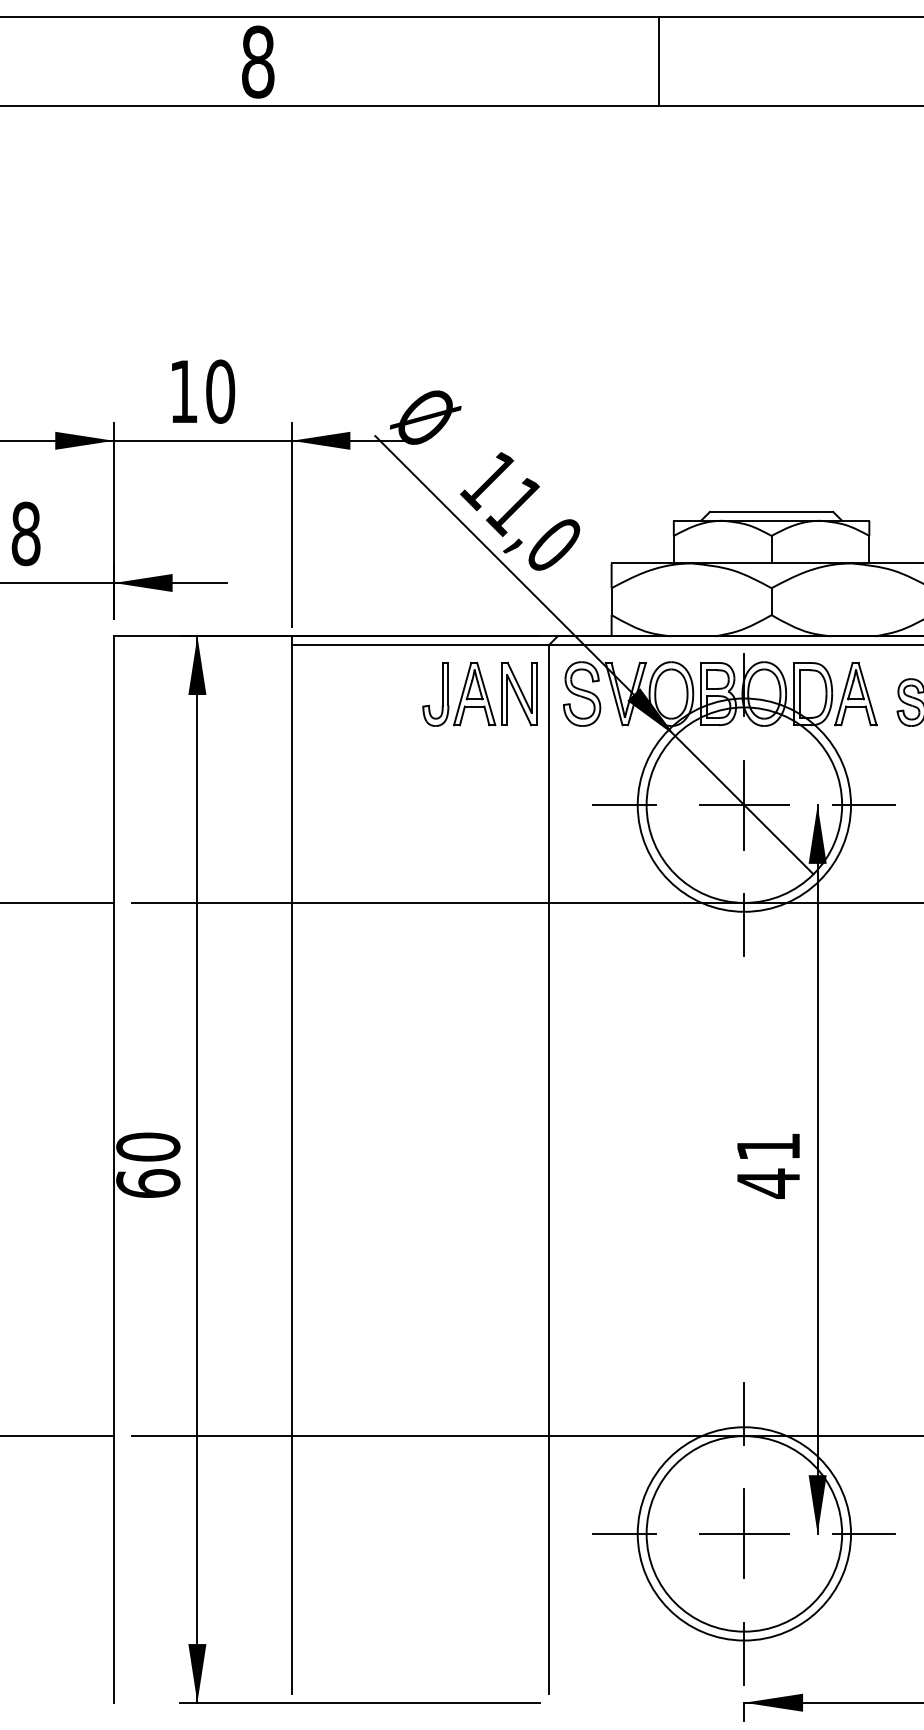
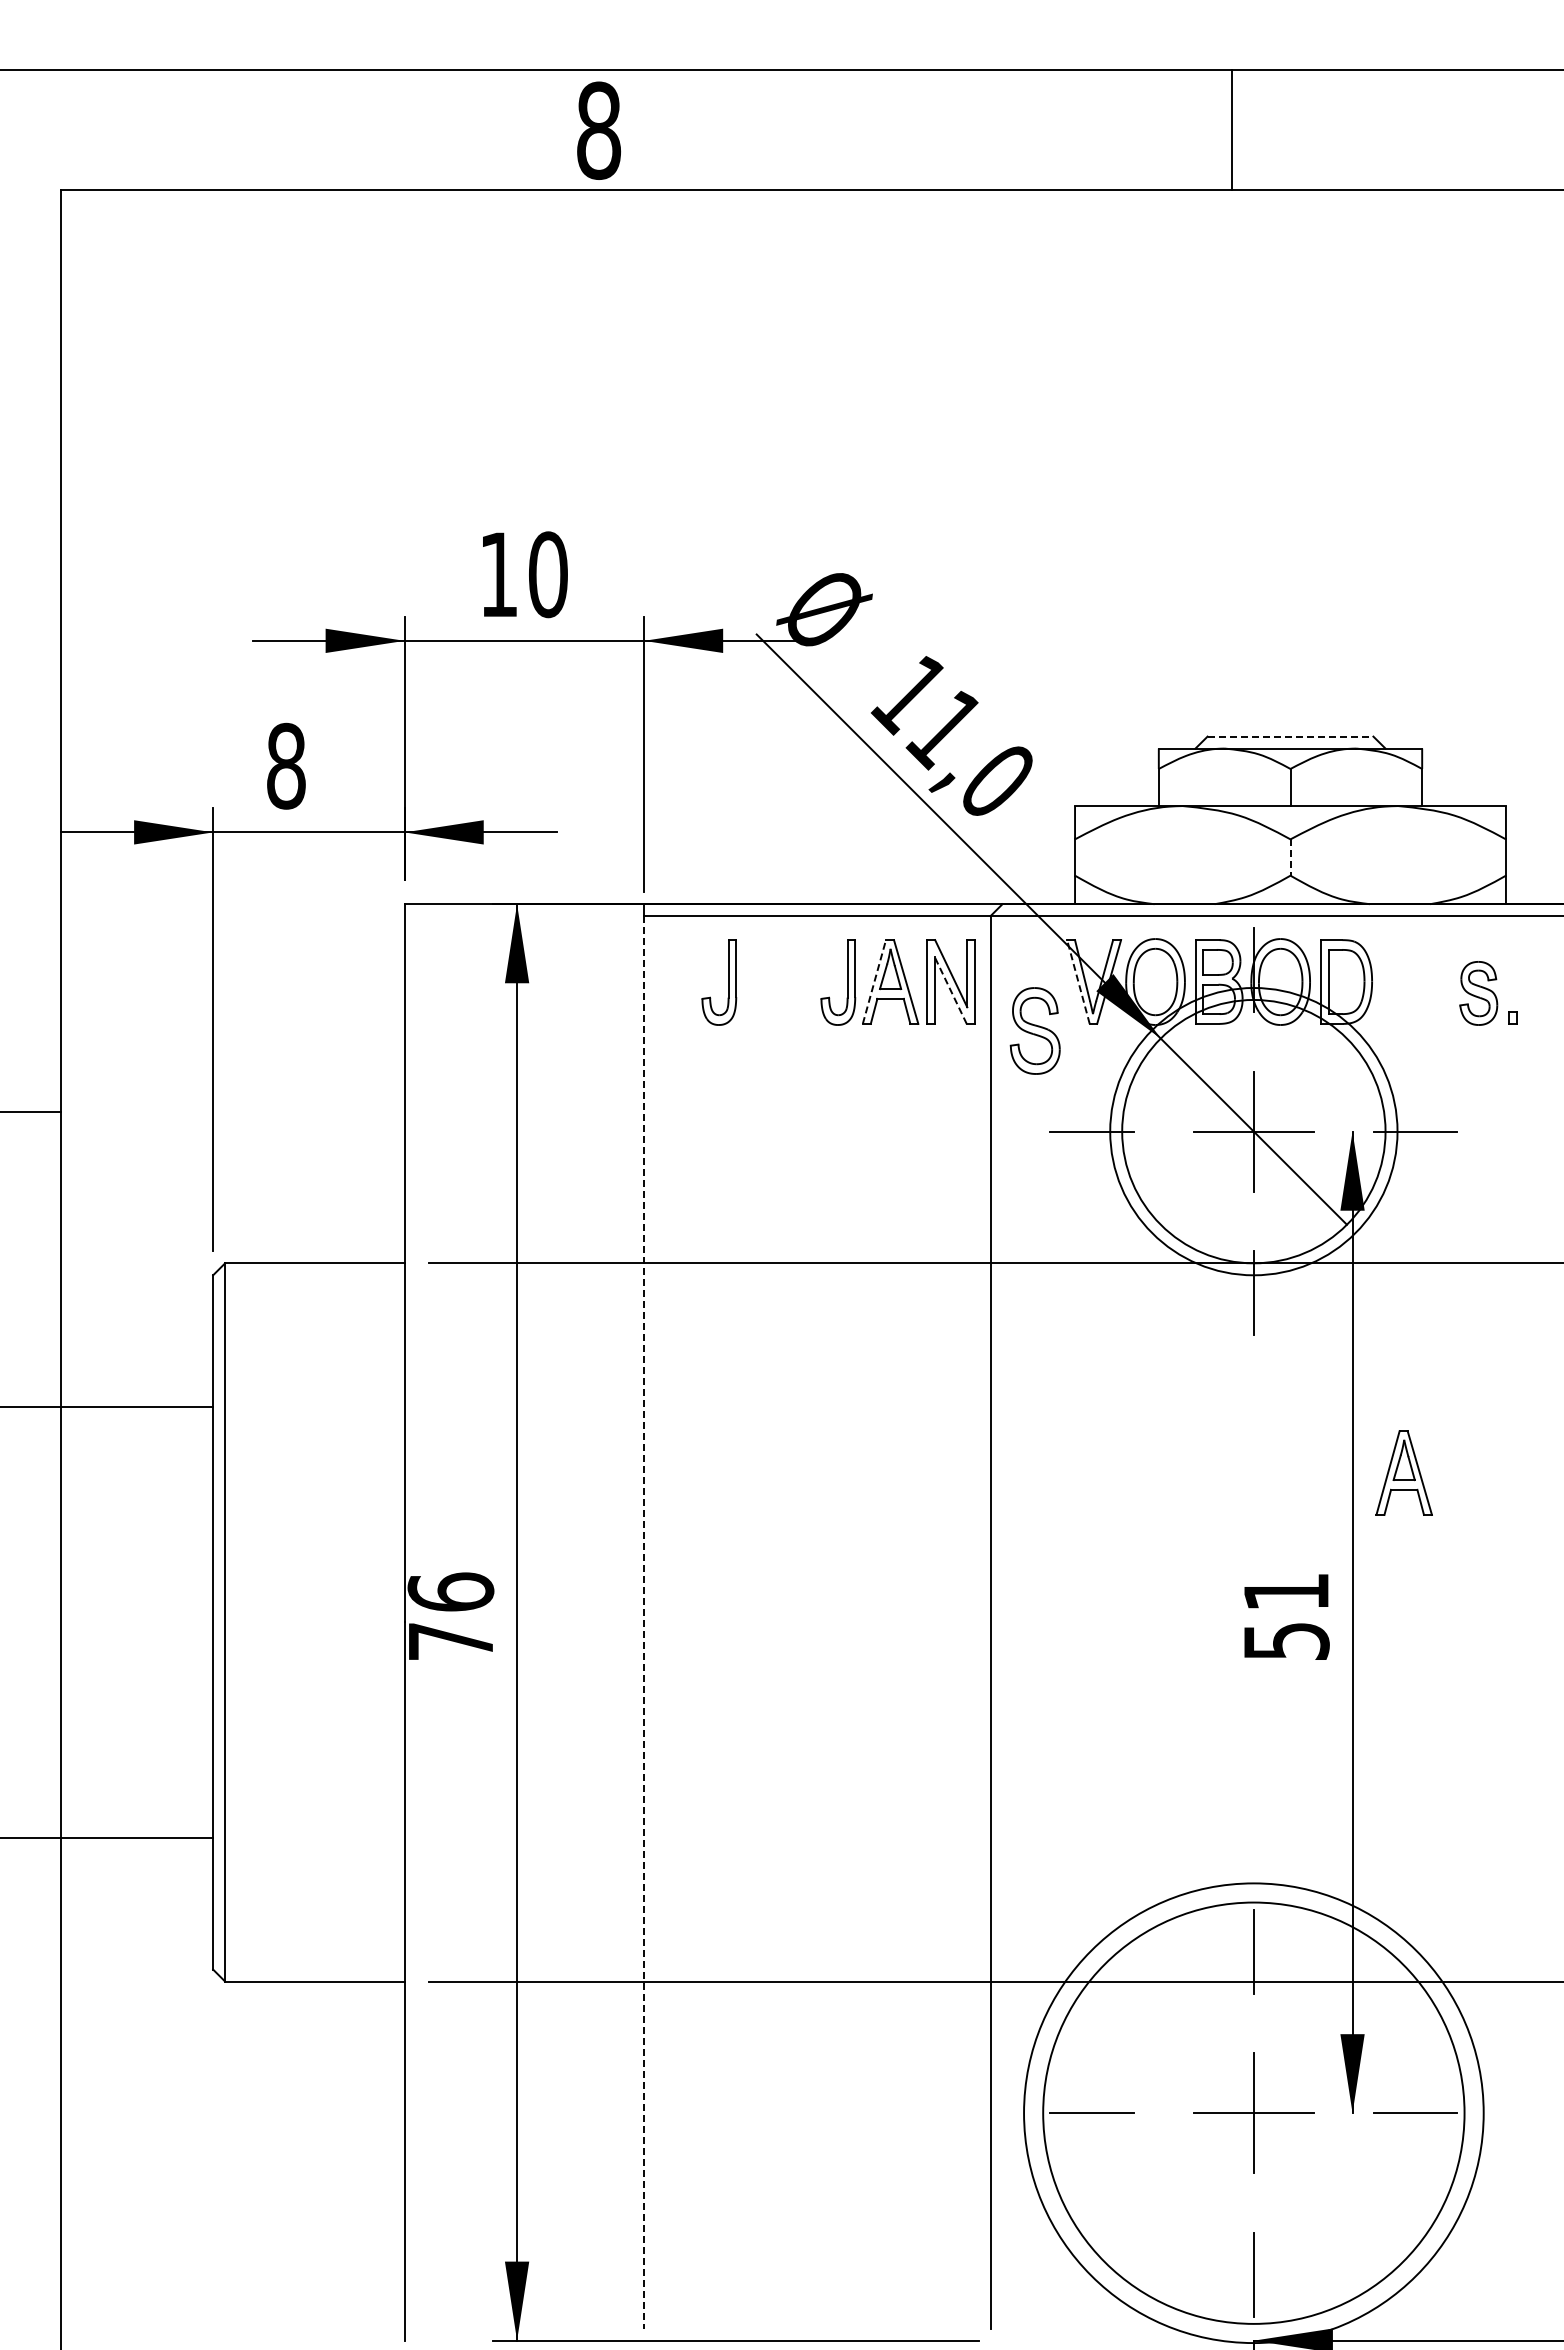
line: (658, 61) -> (1231, 130), moved
line: (771, 511) -> (1290, 736), solid -> dashed
line: (771, 602) -> (1290, 858), solid -> dashed
line: (462, 693) -> (874, 981), solid -> dashed
part: (581, 693) -> (1034, 1030), moved
line: (614, 693) -> (1078, 981), solid -> dashed
part: (855, 693) -> (1403, 1472), moved
part: (354, 694) -> (728, 982), added
line: (519, 699) -> (950, 989), solid -> dashed
text: (147, 1165) -> (450, 1616), 60 -> 76
line: (291, 1169) -> (644, 1622), solid -> dashed
text: (768, 1183) -> (1286, 1641), 41 -> 51
circle: (744, 1533) -> (1253, 2112), size x1.6
circle: (744, 1533) -> (1253, 2112), size x1.6

